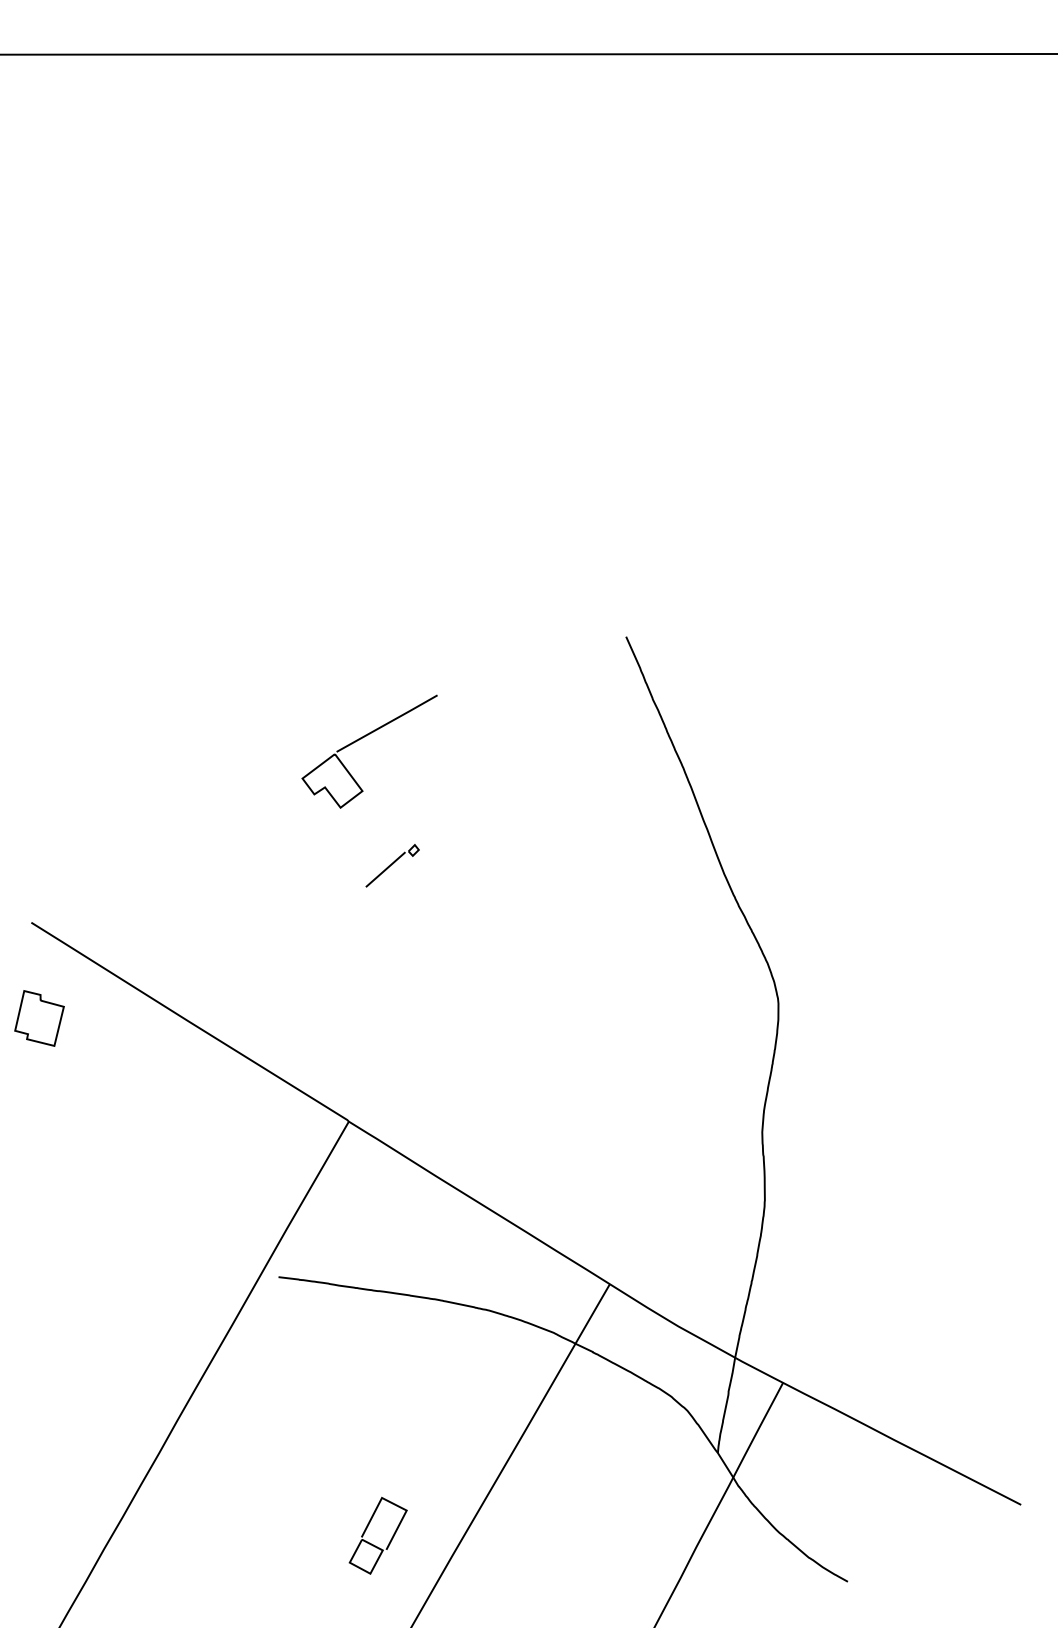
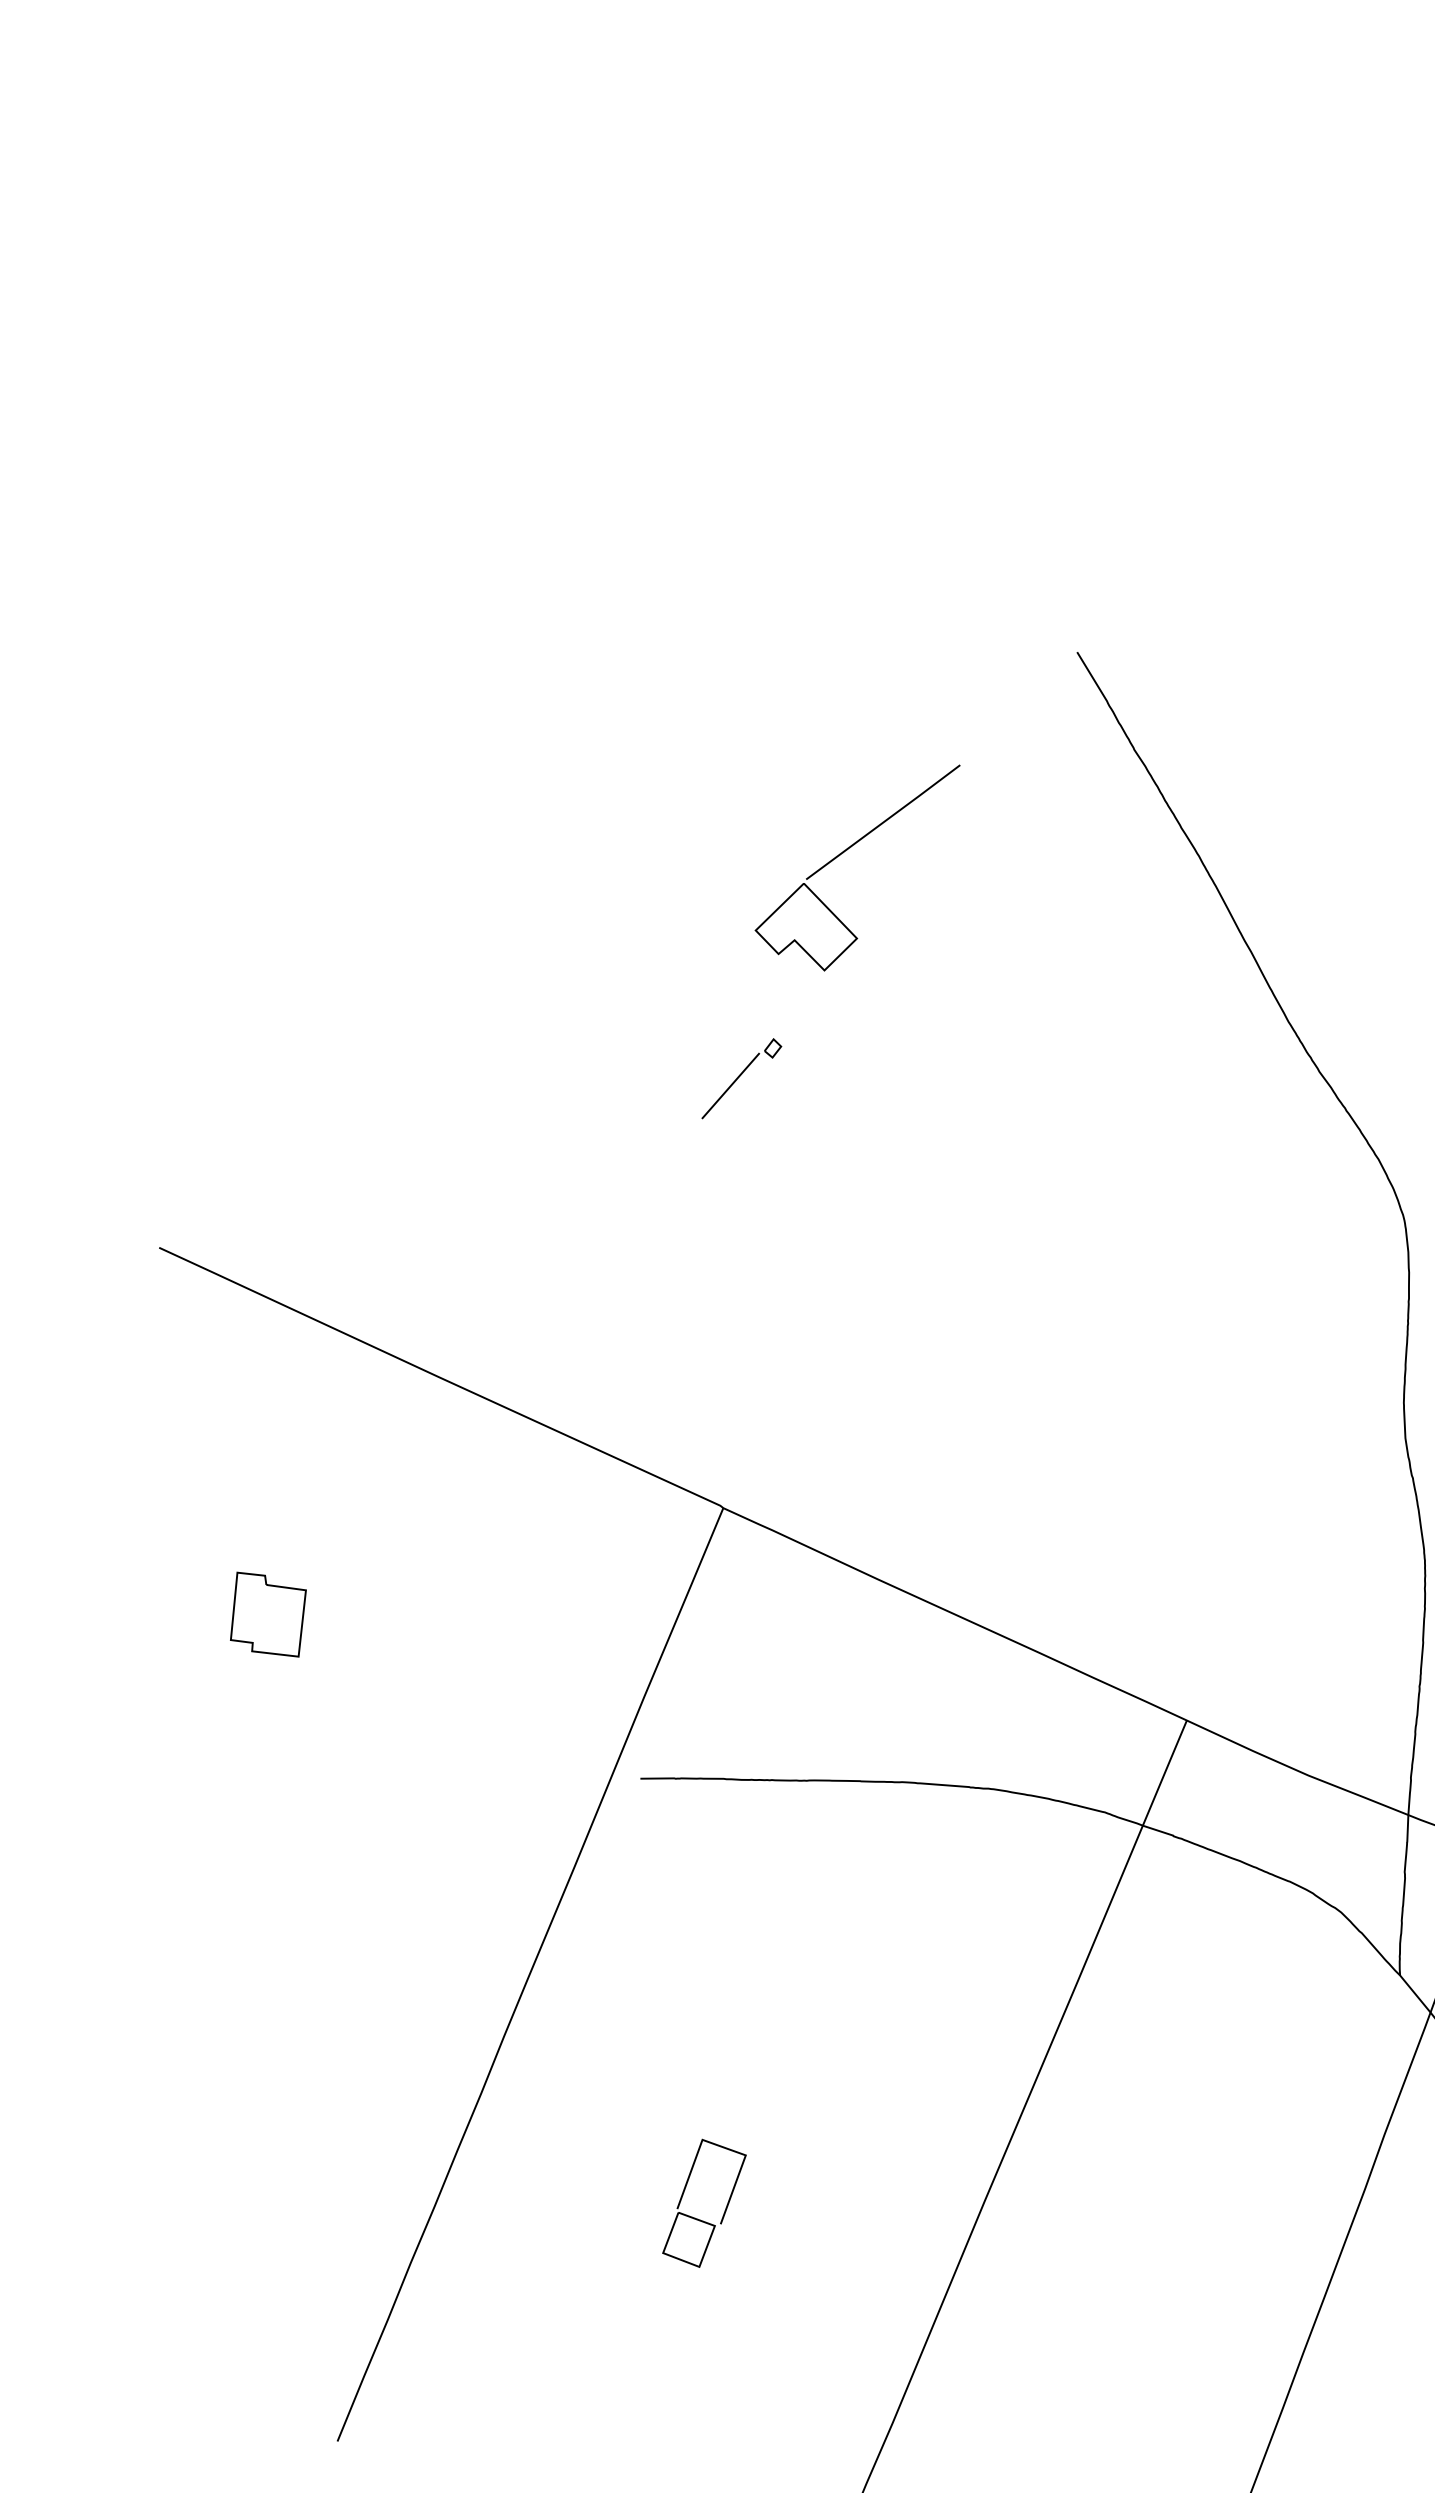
part: (361, 739) -> (844, 853), moved
part: (39, 1018) -> (268, 1614), moved
part: (373, 1544) -> (698, 2218), moved

